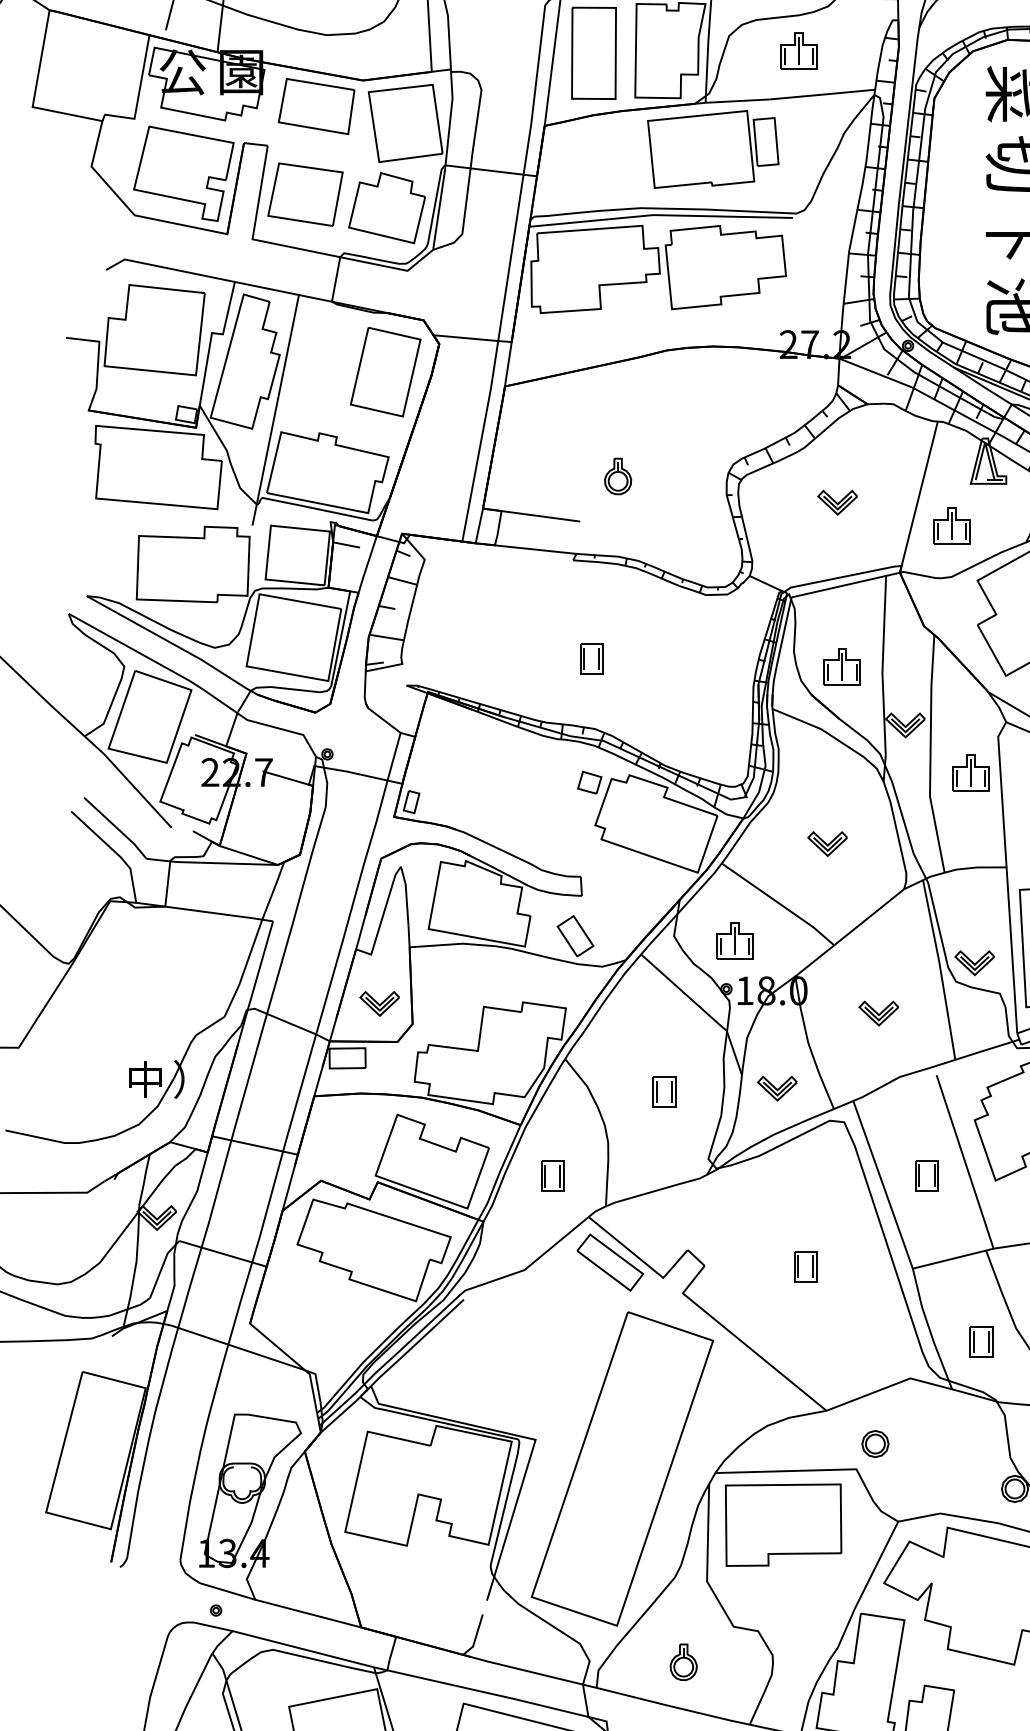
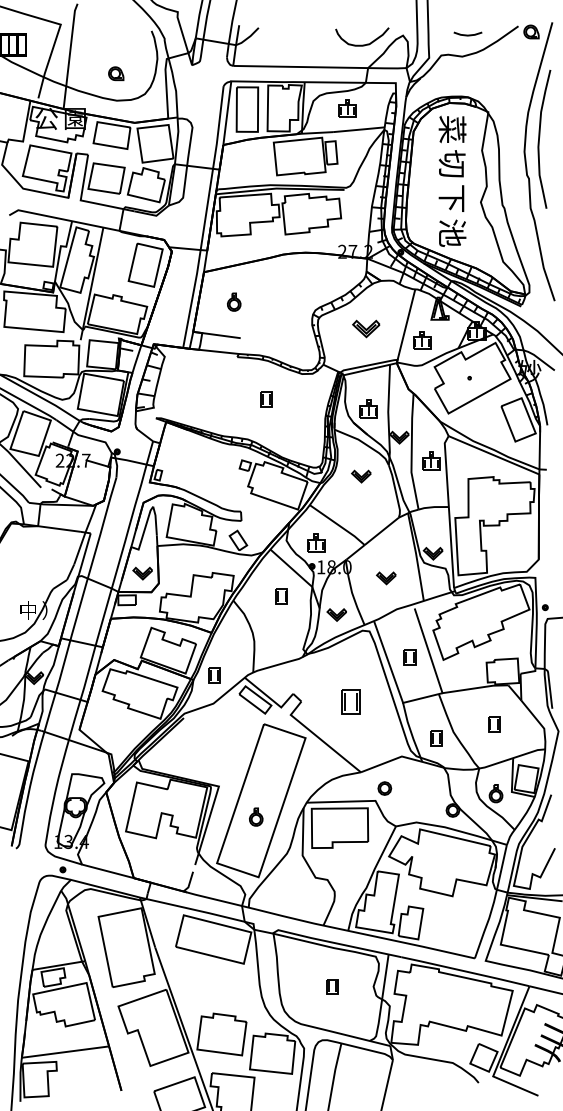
part: (618, 475) -> (234, 301), moved
part: (837, 501) -> (366, 328), size x1.4
part: (592, 659) -> (266, 399), moved
part: (827, 843) -> (361, 476), moved
part: (663, 1091) -> (281, 596), moved
part: (553, 1175) -> (214, 675), moved
part: (805, 1265) -> (350, 701), size x1.6
part: (684, 1661) -> (256, 816), moved

